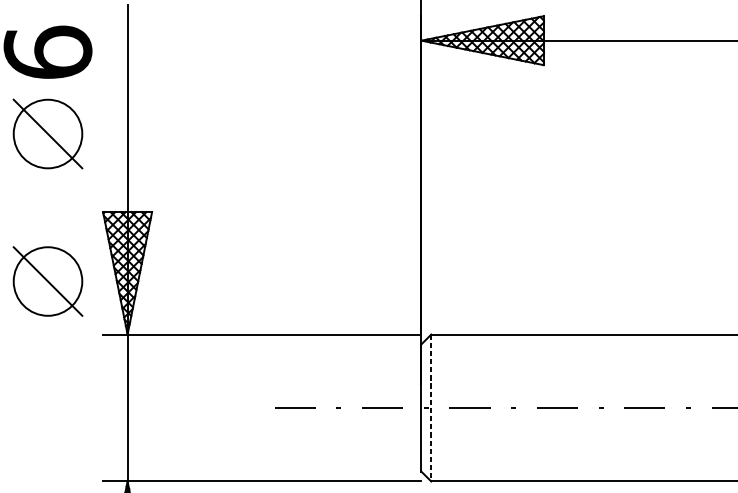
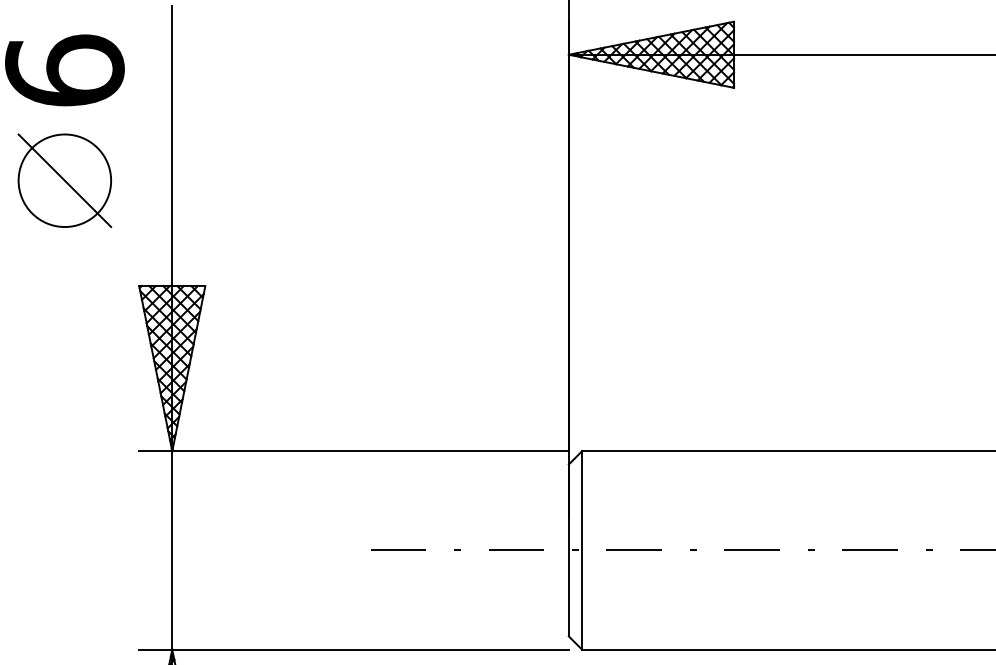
part: (47, 281) -> (64, 379), removed
line: (431, 408) -> (582, 550), dashed -> solid

